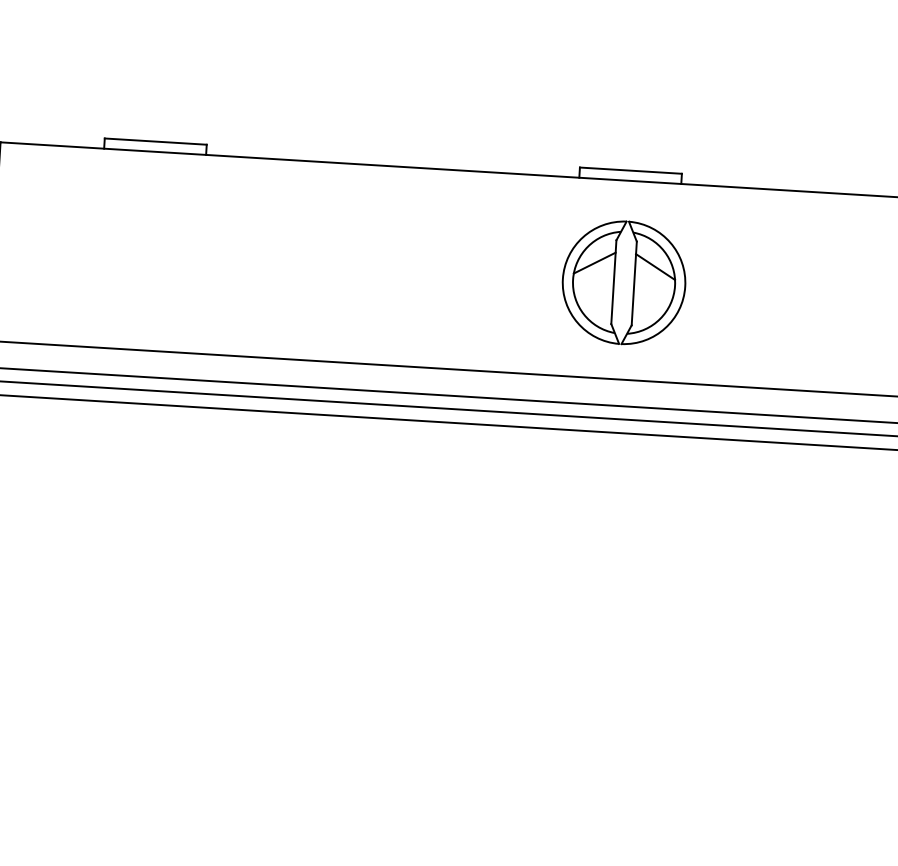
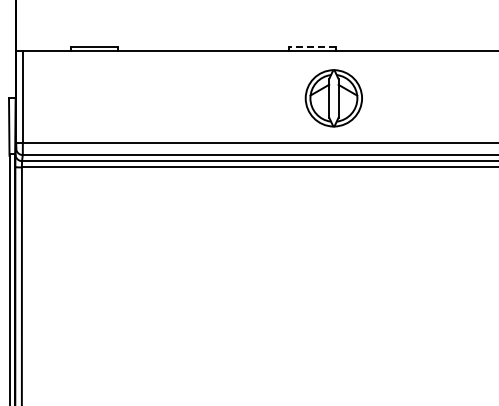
line: (630, 170) -> (312, 46), solid -> dashed
part: (623, 283) -> (333, 98), moved

